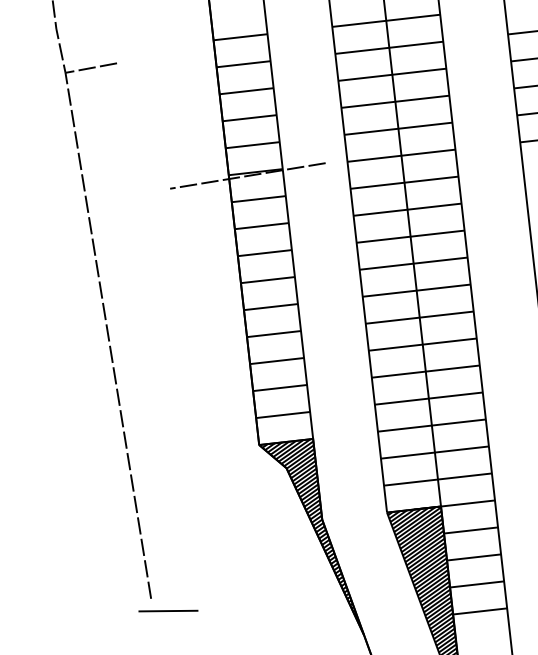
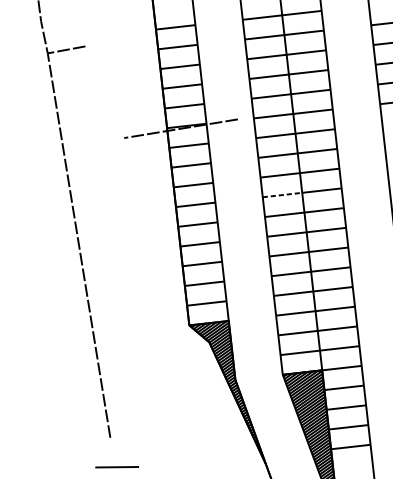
line: (387, 266) -> (283, 194), solid -> dashed
line: (168, 610) -> (117, 466), moved

